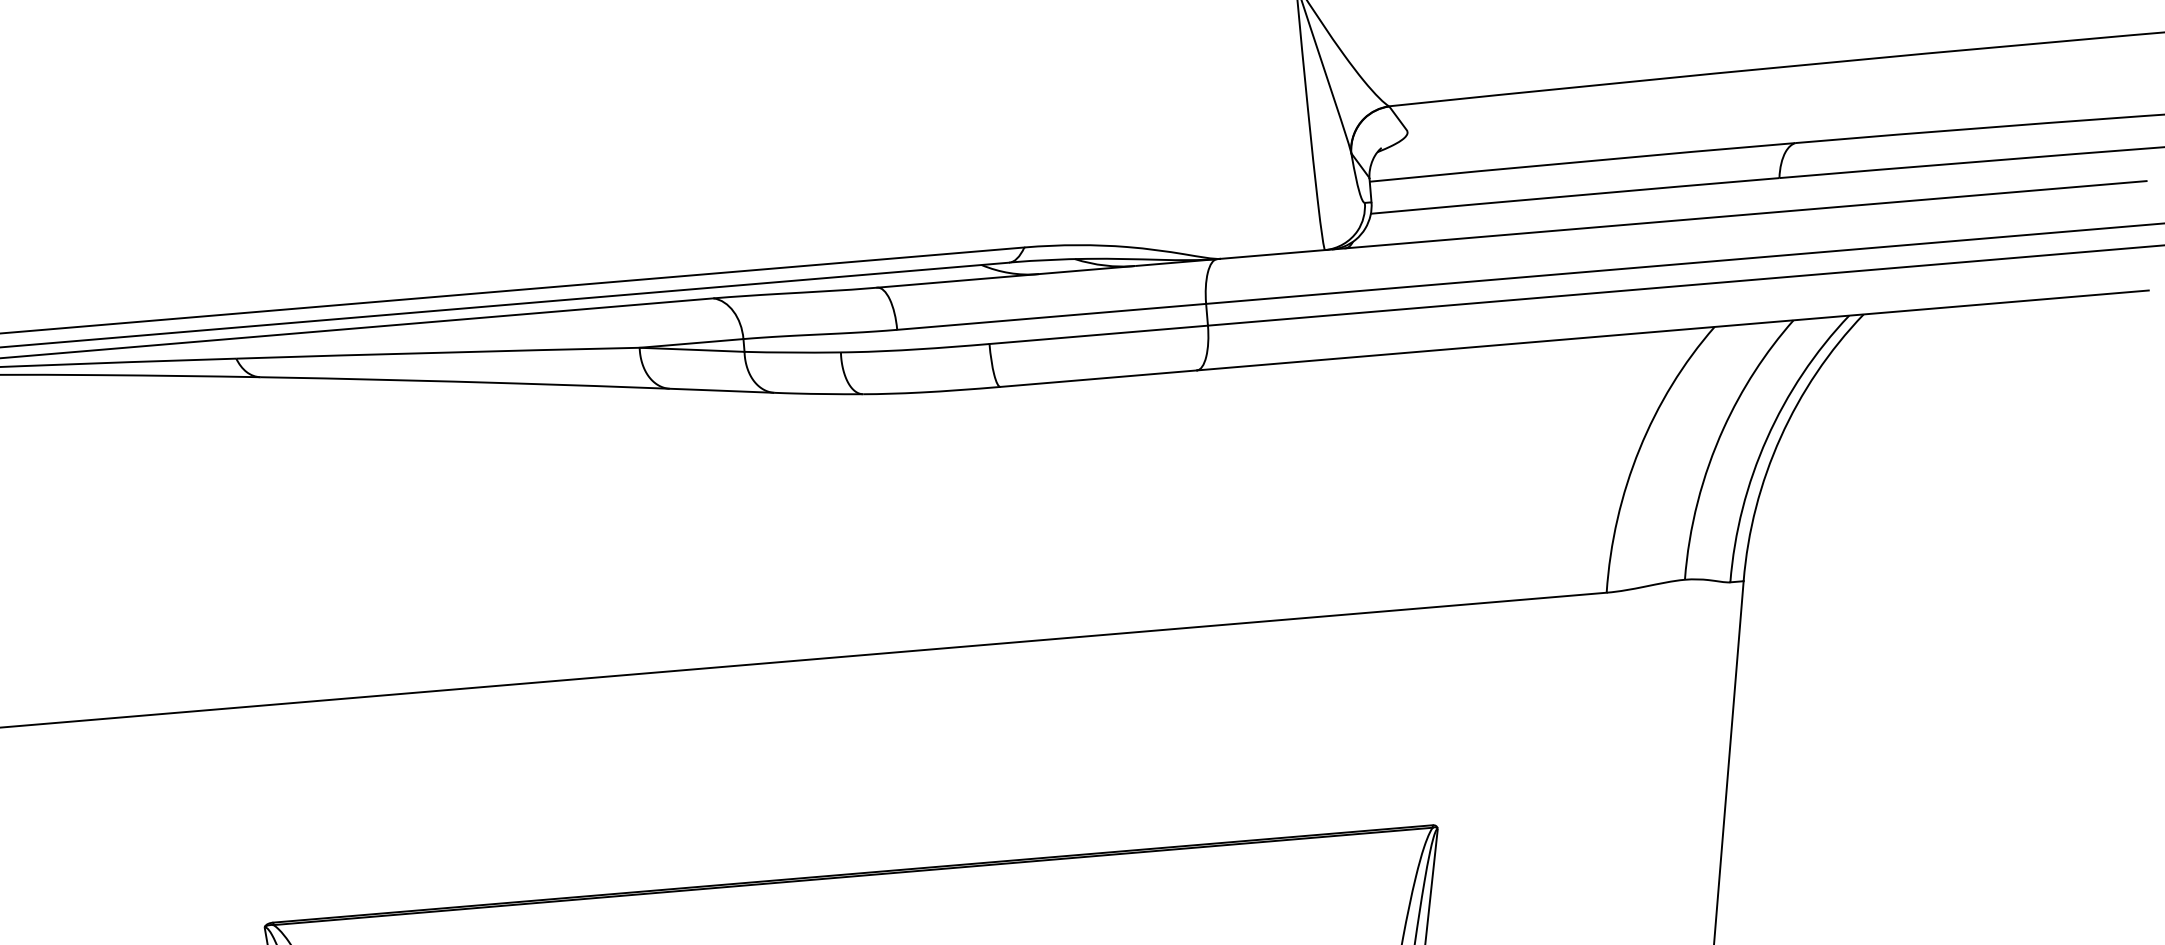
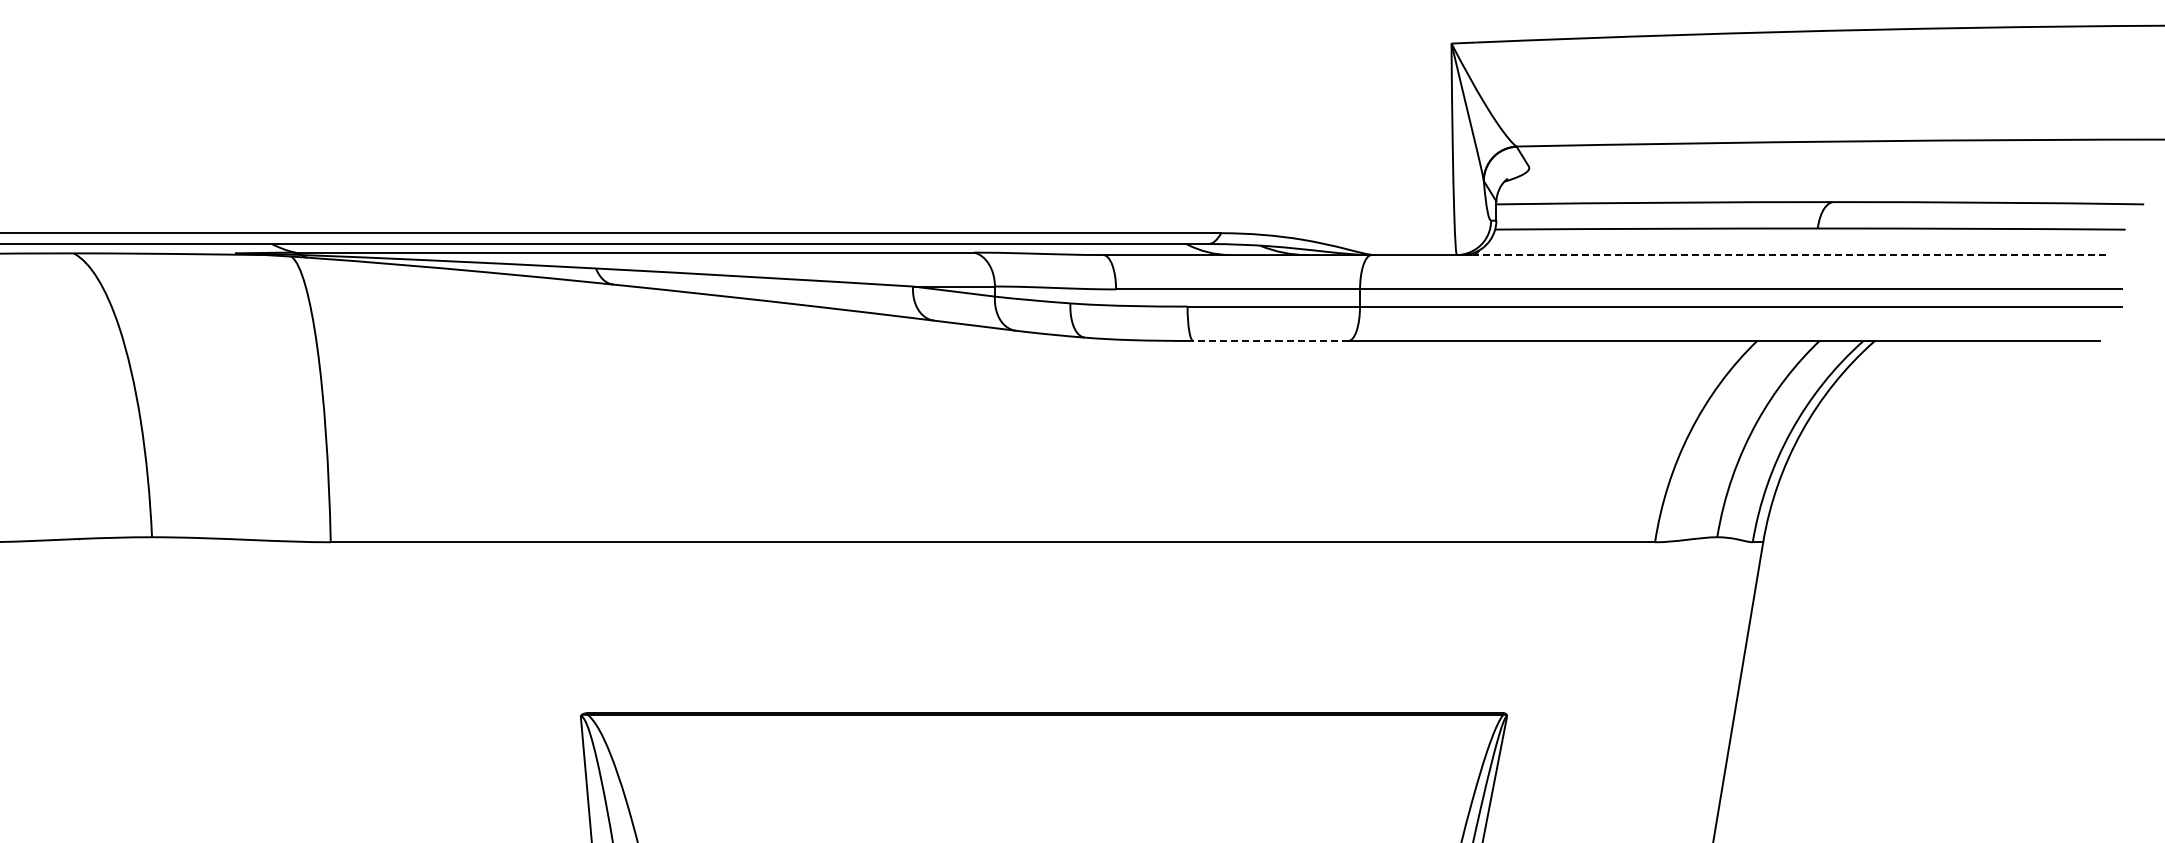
line: (1745, 215) -> (1788, 255), solid -> dashed
line: (1098, 378) -> (1270, 340), solid -> dashed

